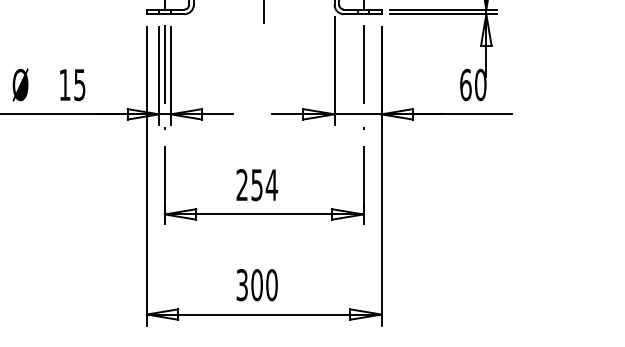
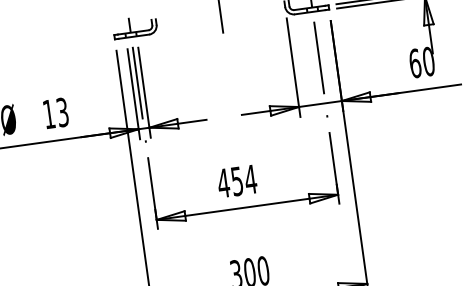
text: (79, 84) -> (62, 112), 15 -> 13
text: (242, 184) -> (223, 182), 254 -> 454

